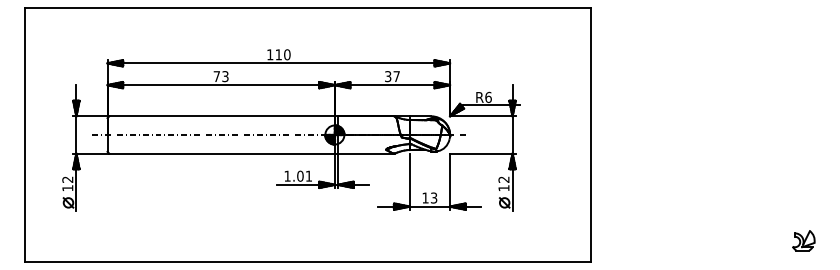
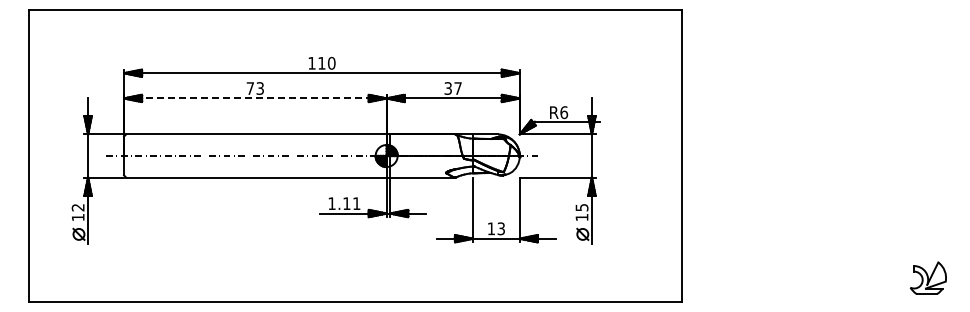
line: (221, 85) -> (255, 98), solid -> dashed
text: (300, 176) -> (346, 203), 1.01 -> 1.11
text: (503, 179) -> (581, 207), 12 -> 15
part: (803, 241) -> (927, 278), size x1.4

